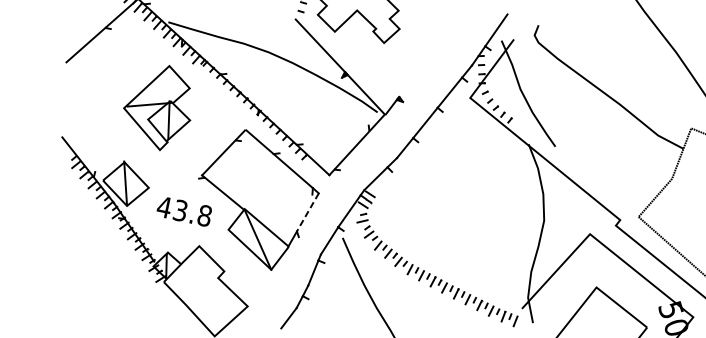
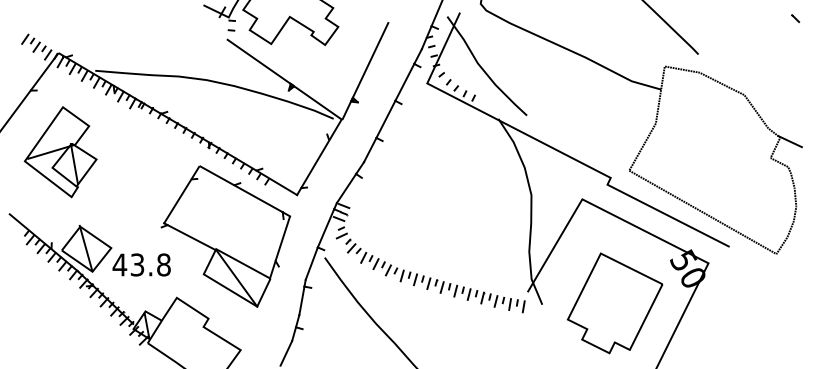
line: (422, 66) -> (370, 60), added
part: (158, 107) -> (60, 152), moved
text: (184, 211) -> (141, 264), moved
line: (307, 214) -> (282, 240), dashed -> solid

